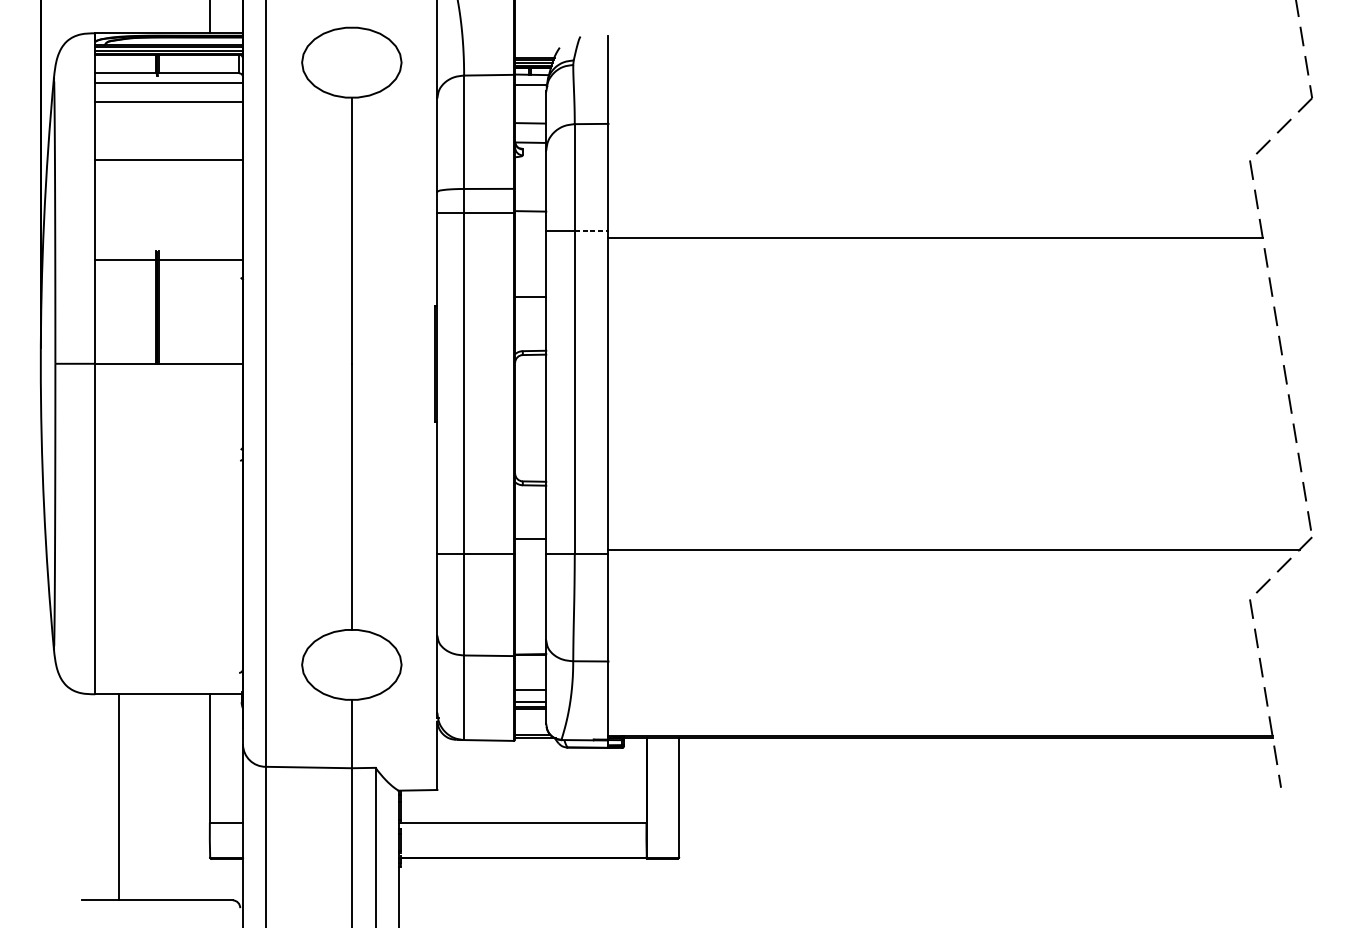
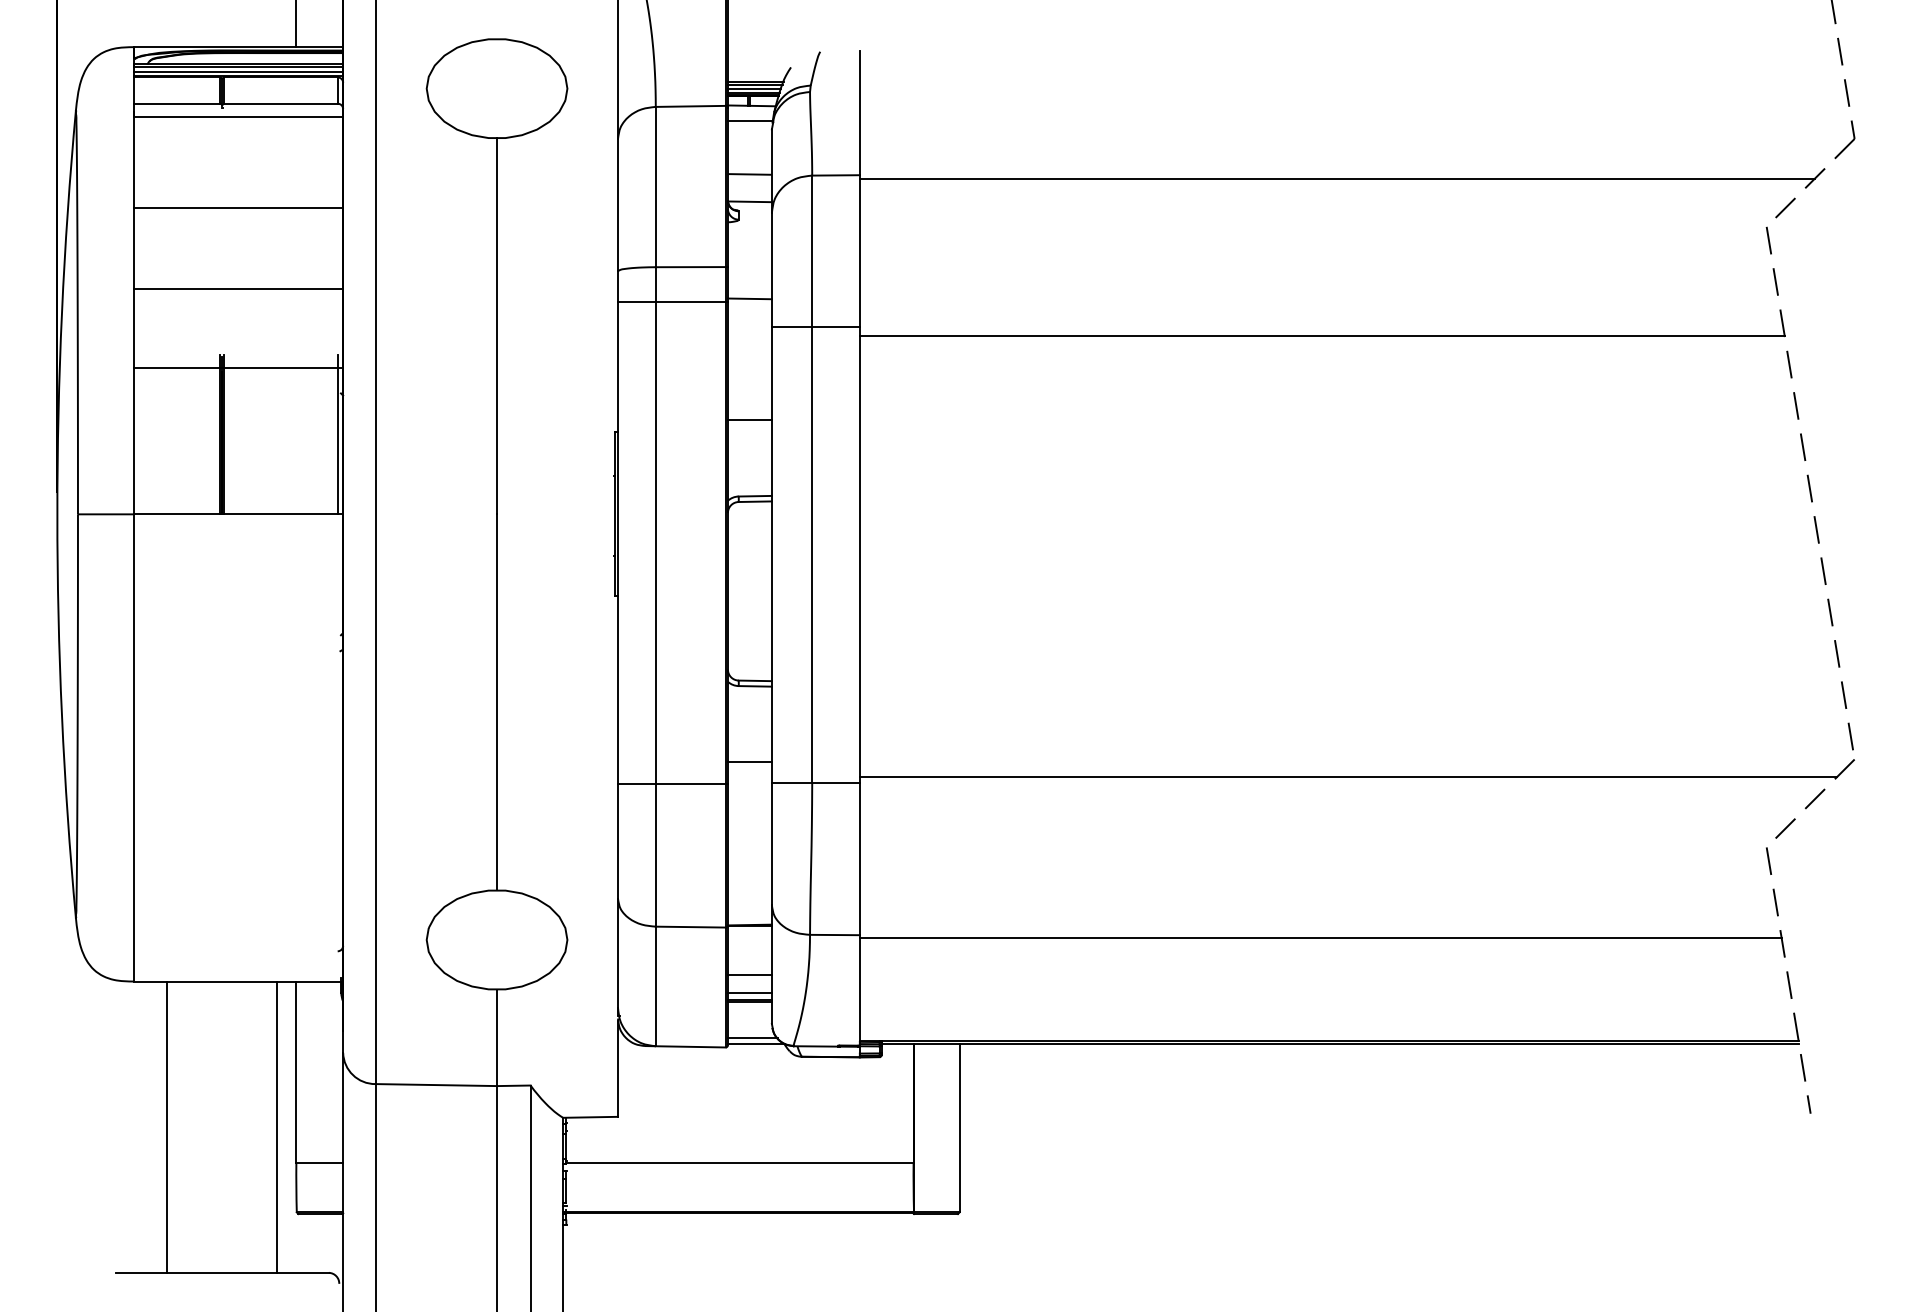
line: (168, 102) -> (238, 207), moved
line: (945, 126) -> (1336, 178), added
line: (168, 160) -> (238, 289), moved
line: (591, 231) -> (836, 327), dashed -> solid
line: (238, 307) -> (337, 434), added
line: (934, 663) -> (1320, 938), added
line: (196, 796) -> (277, 1126), added

